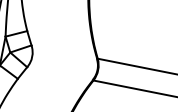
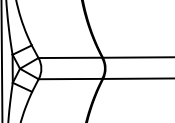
line: (64, 51) -> (70, 57), added
line: (60, 73) -> (70, 78), added

